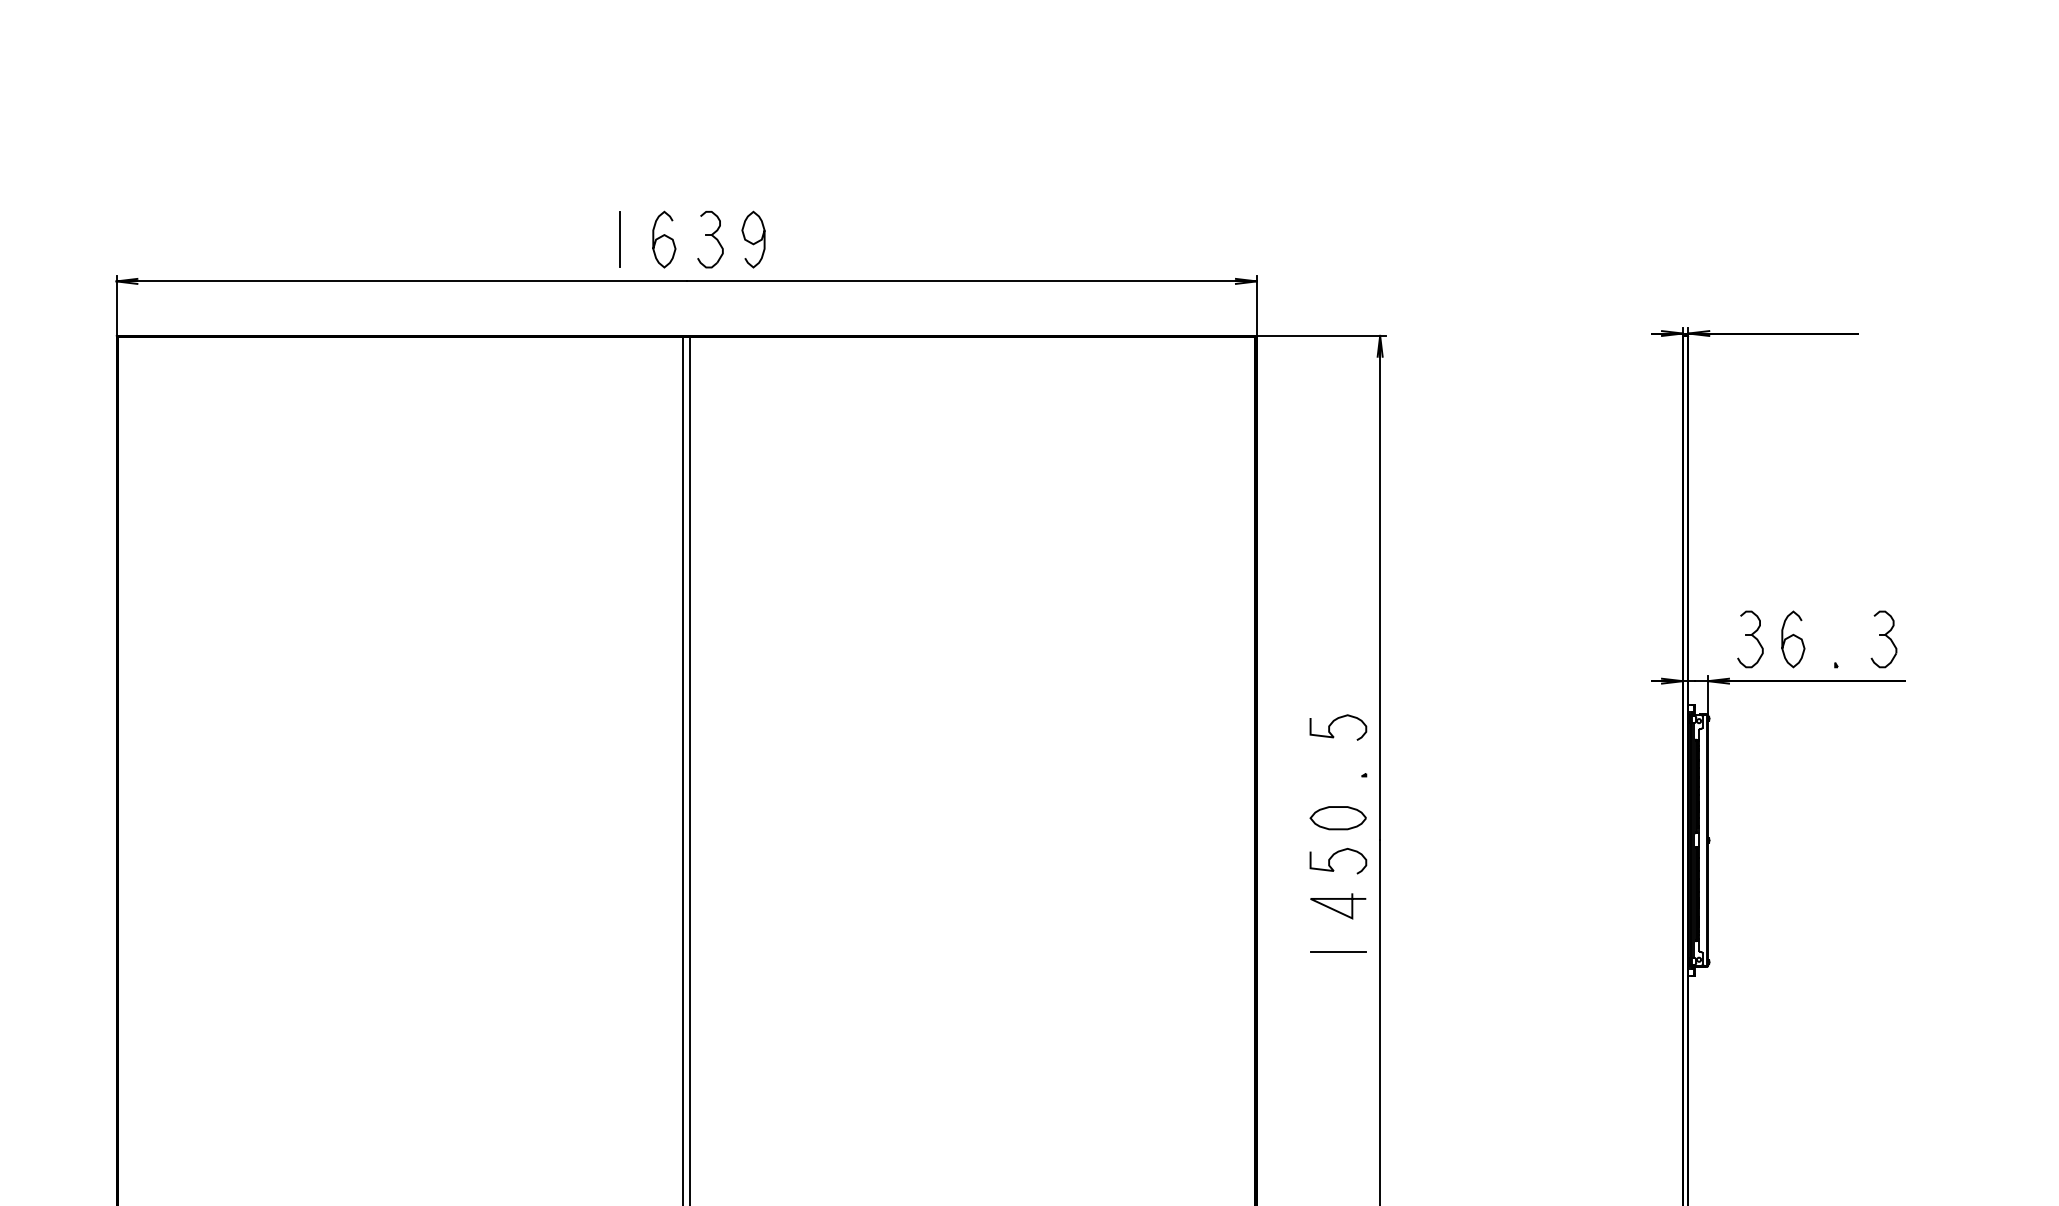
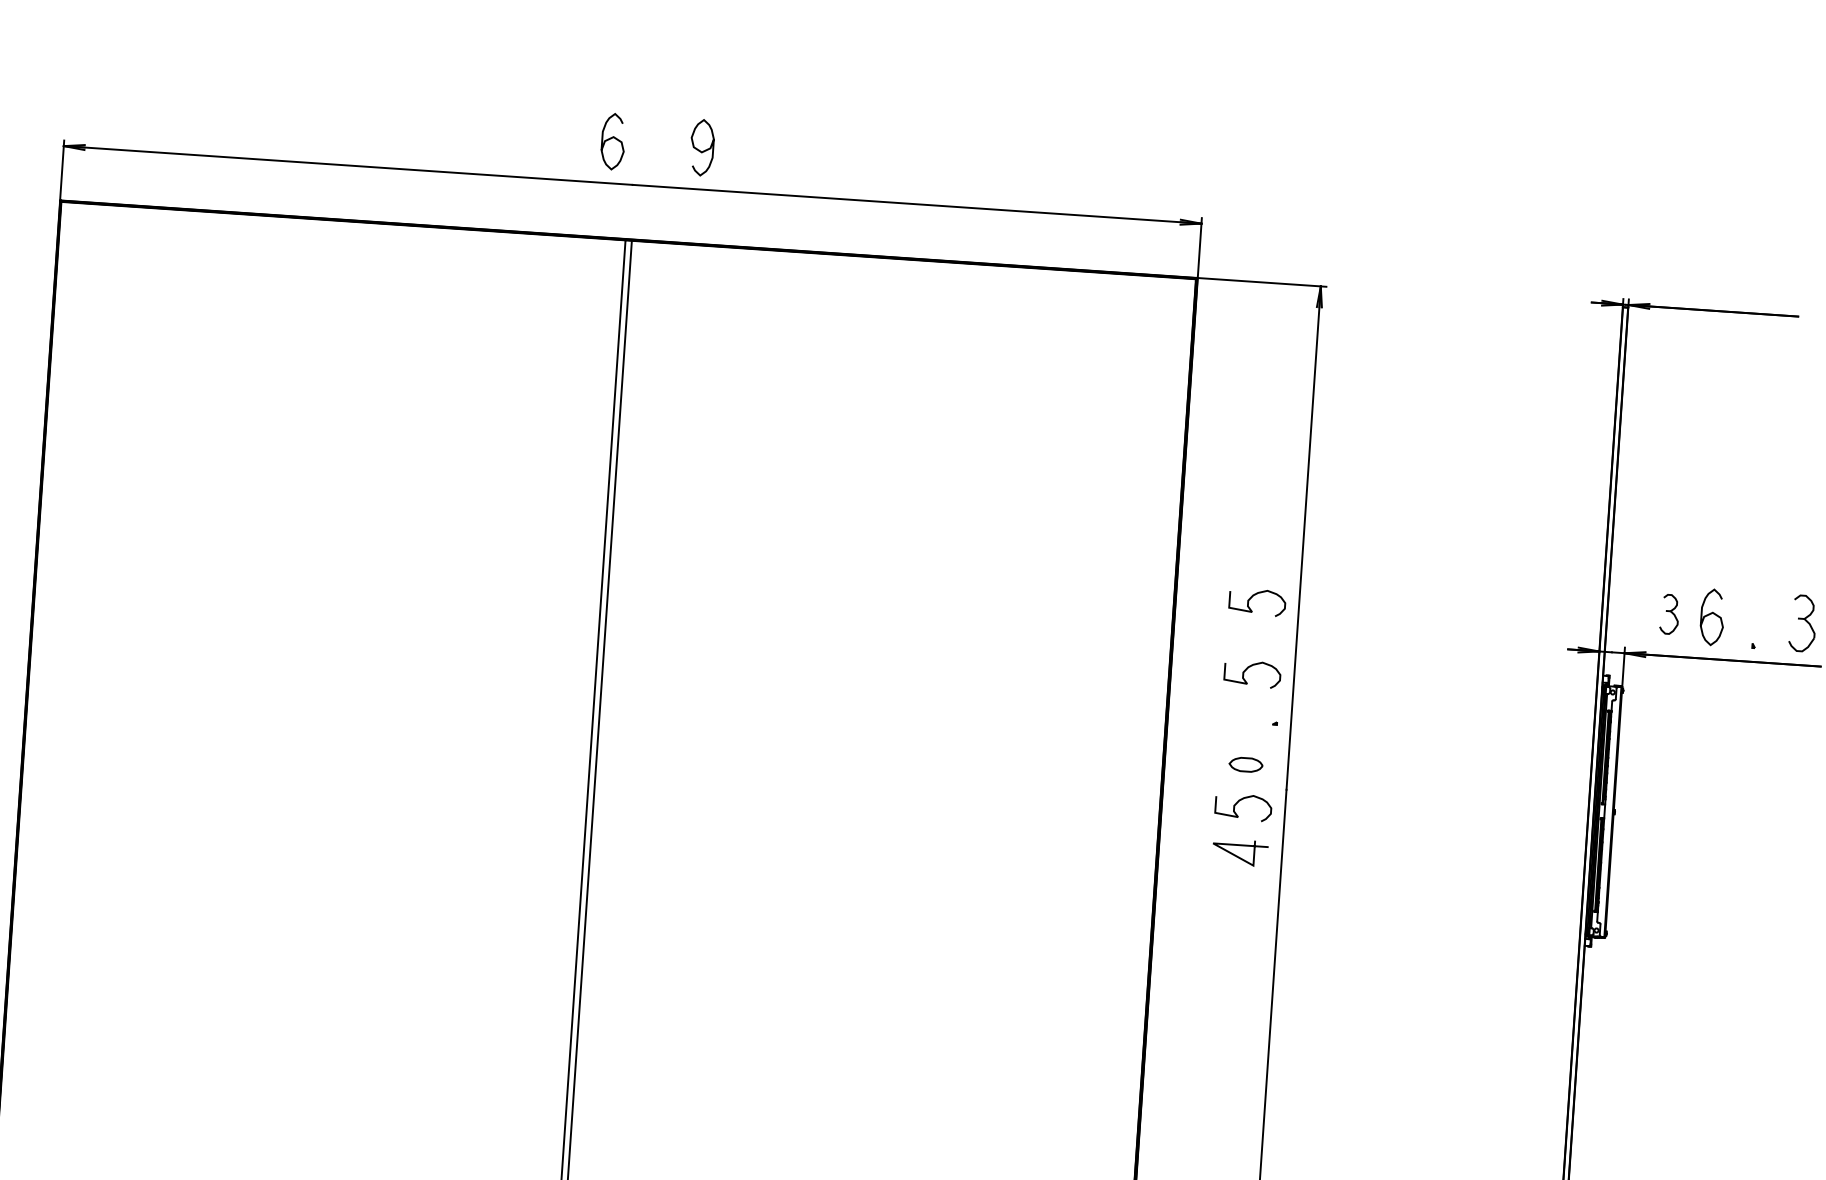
line: (619, 239) -> (568, 138), removed
part: (710, 239) -> (659, 144), removed
part: (1750, 639) -> (1669, 614), size x0.7
curve: (1333, 650) -> (1252, 597), added
part: (1337, 818) -> (1245, 764), size x0.6
line: (1338, 951) -> (1237, 897), removed

